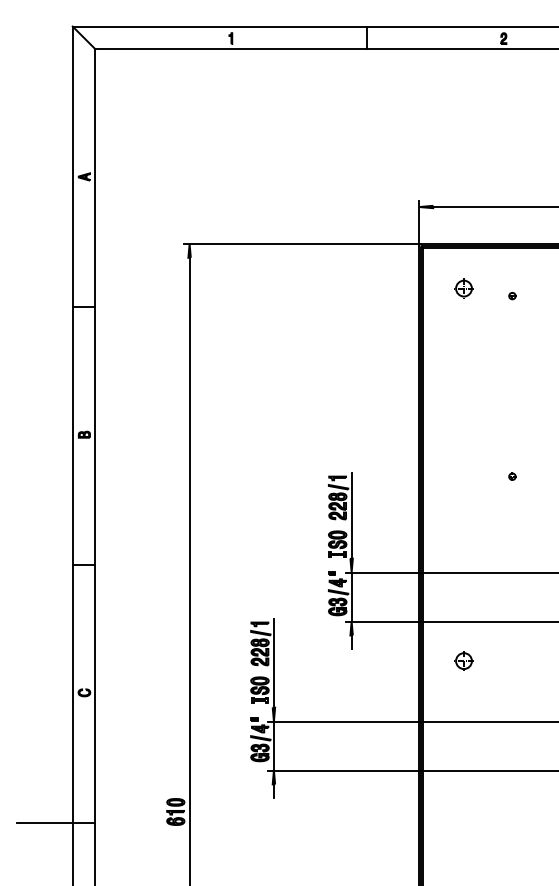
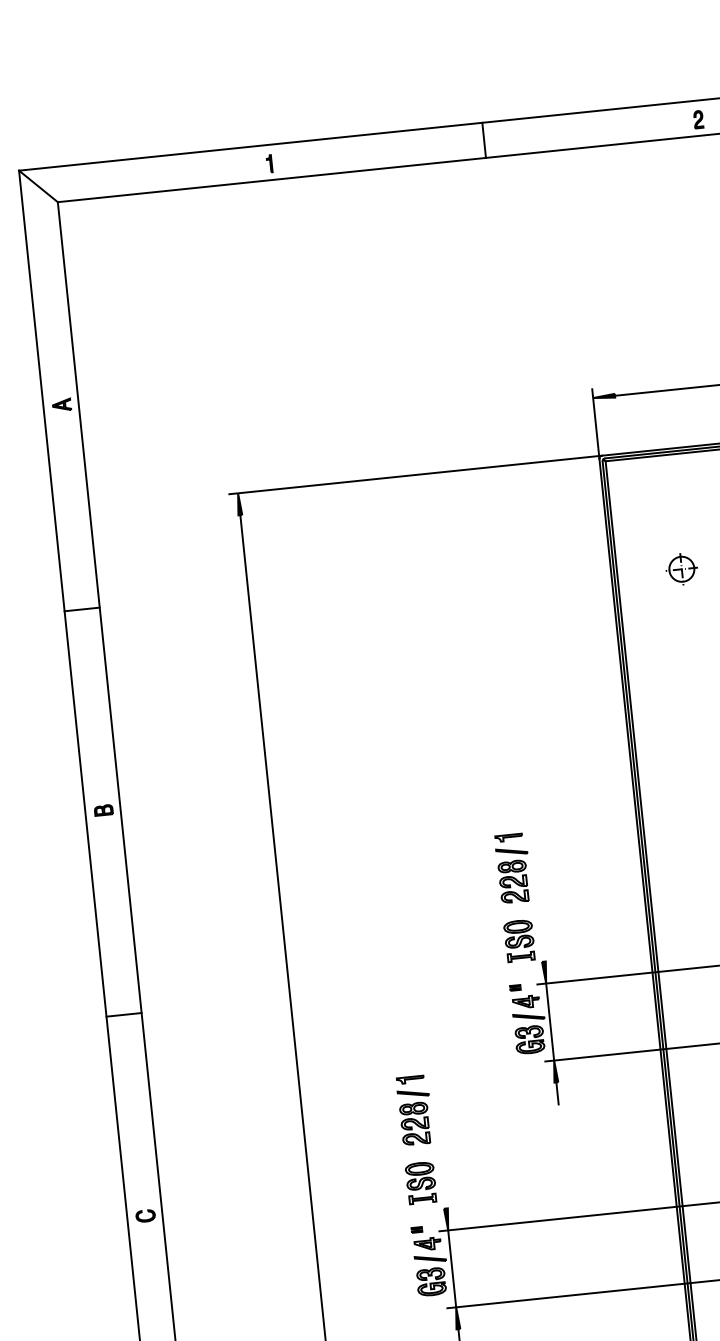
part: (463, 288) -> (681, 569), moved
line: (351, 515) -> (536, 893), removed
line: (273, 663) -> (438, 1139), removed

